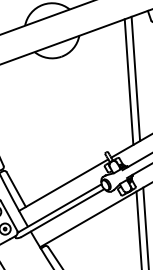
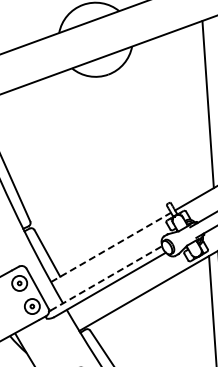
line: (128, 81) -> (198, 108), removed
line: (63, 185) -> (111, 247), solid -> dashed
line: (60, 208) -> (106, 278), solid -> dashed

